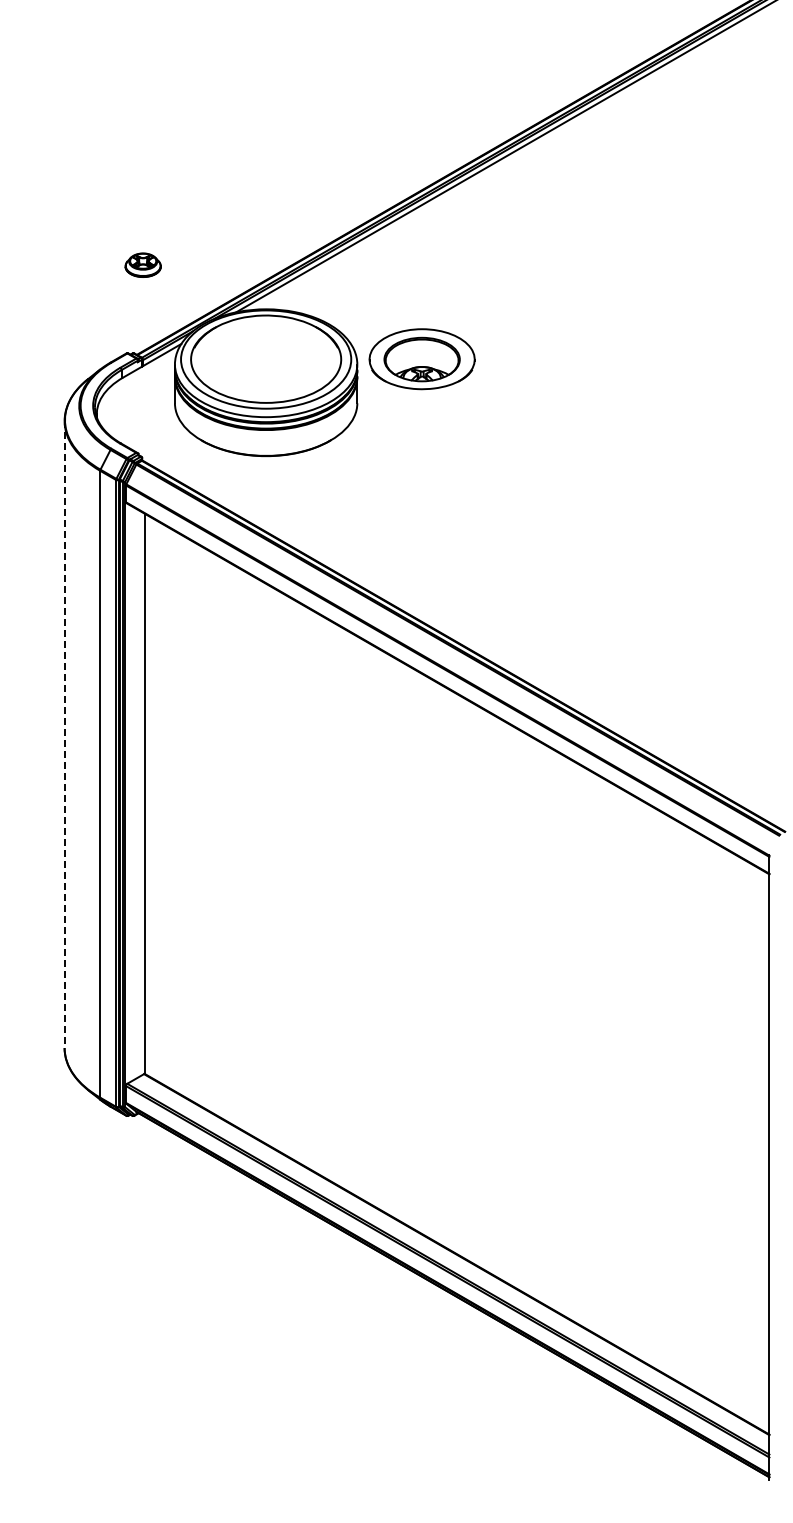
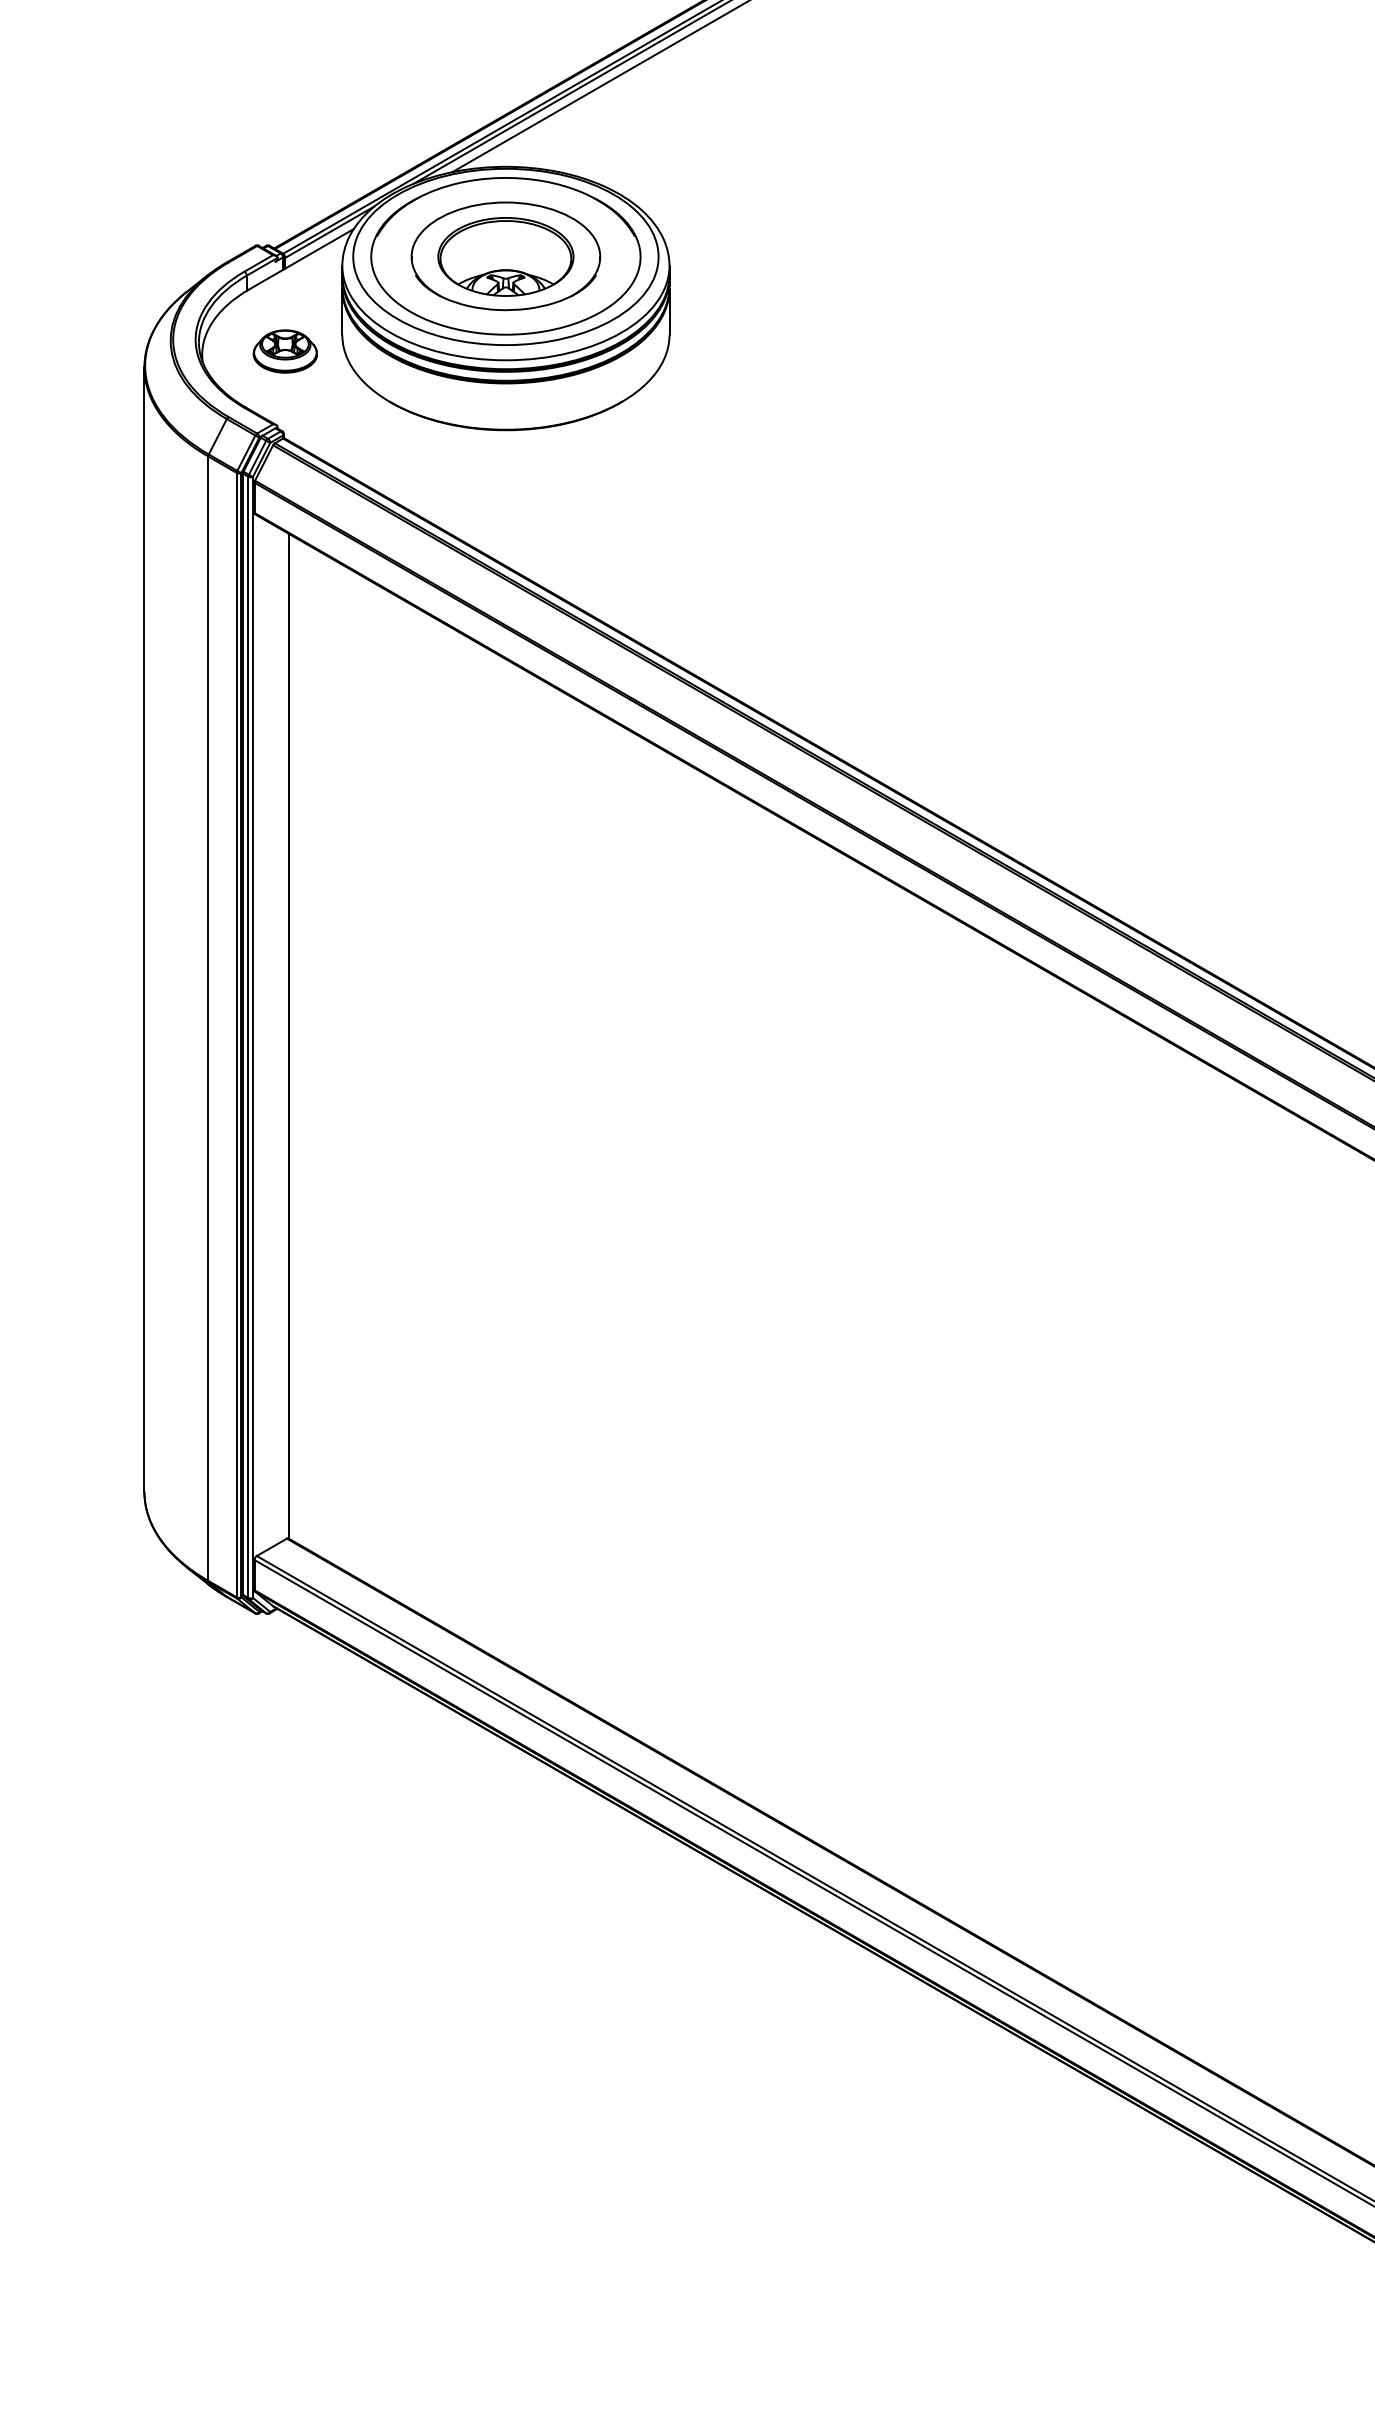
part: (142, 264) -> (284, 350), moved
part: (421, 359) -> (504, 256), moved
line: (64, 735) -> (144, 931), dashed -> solid

